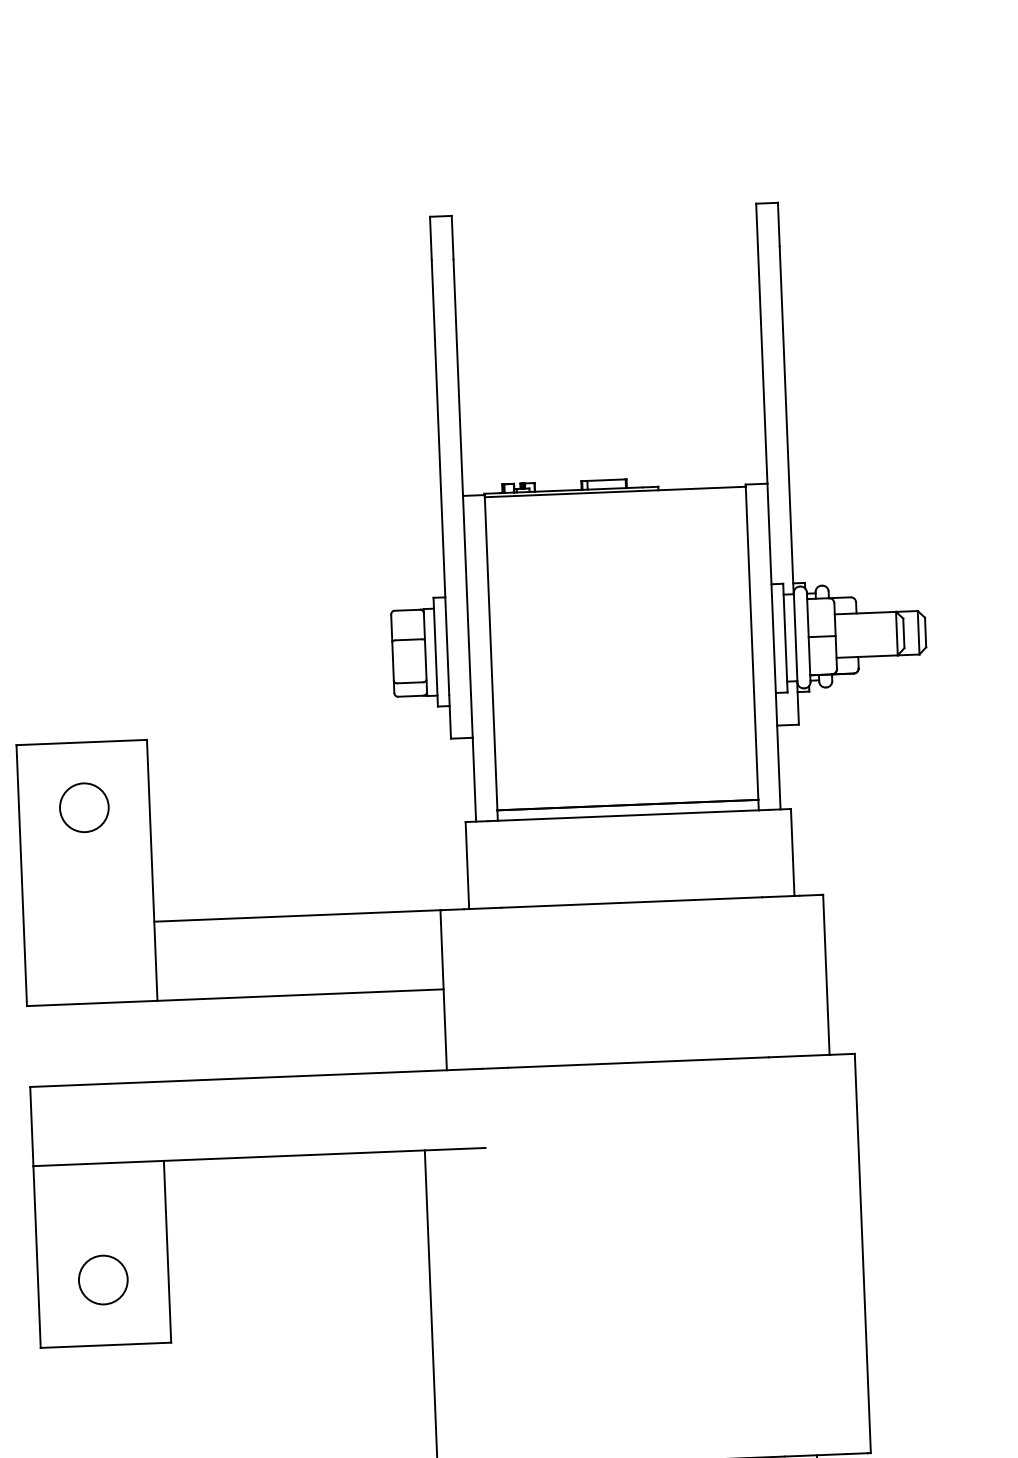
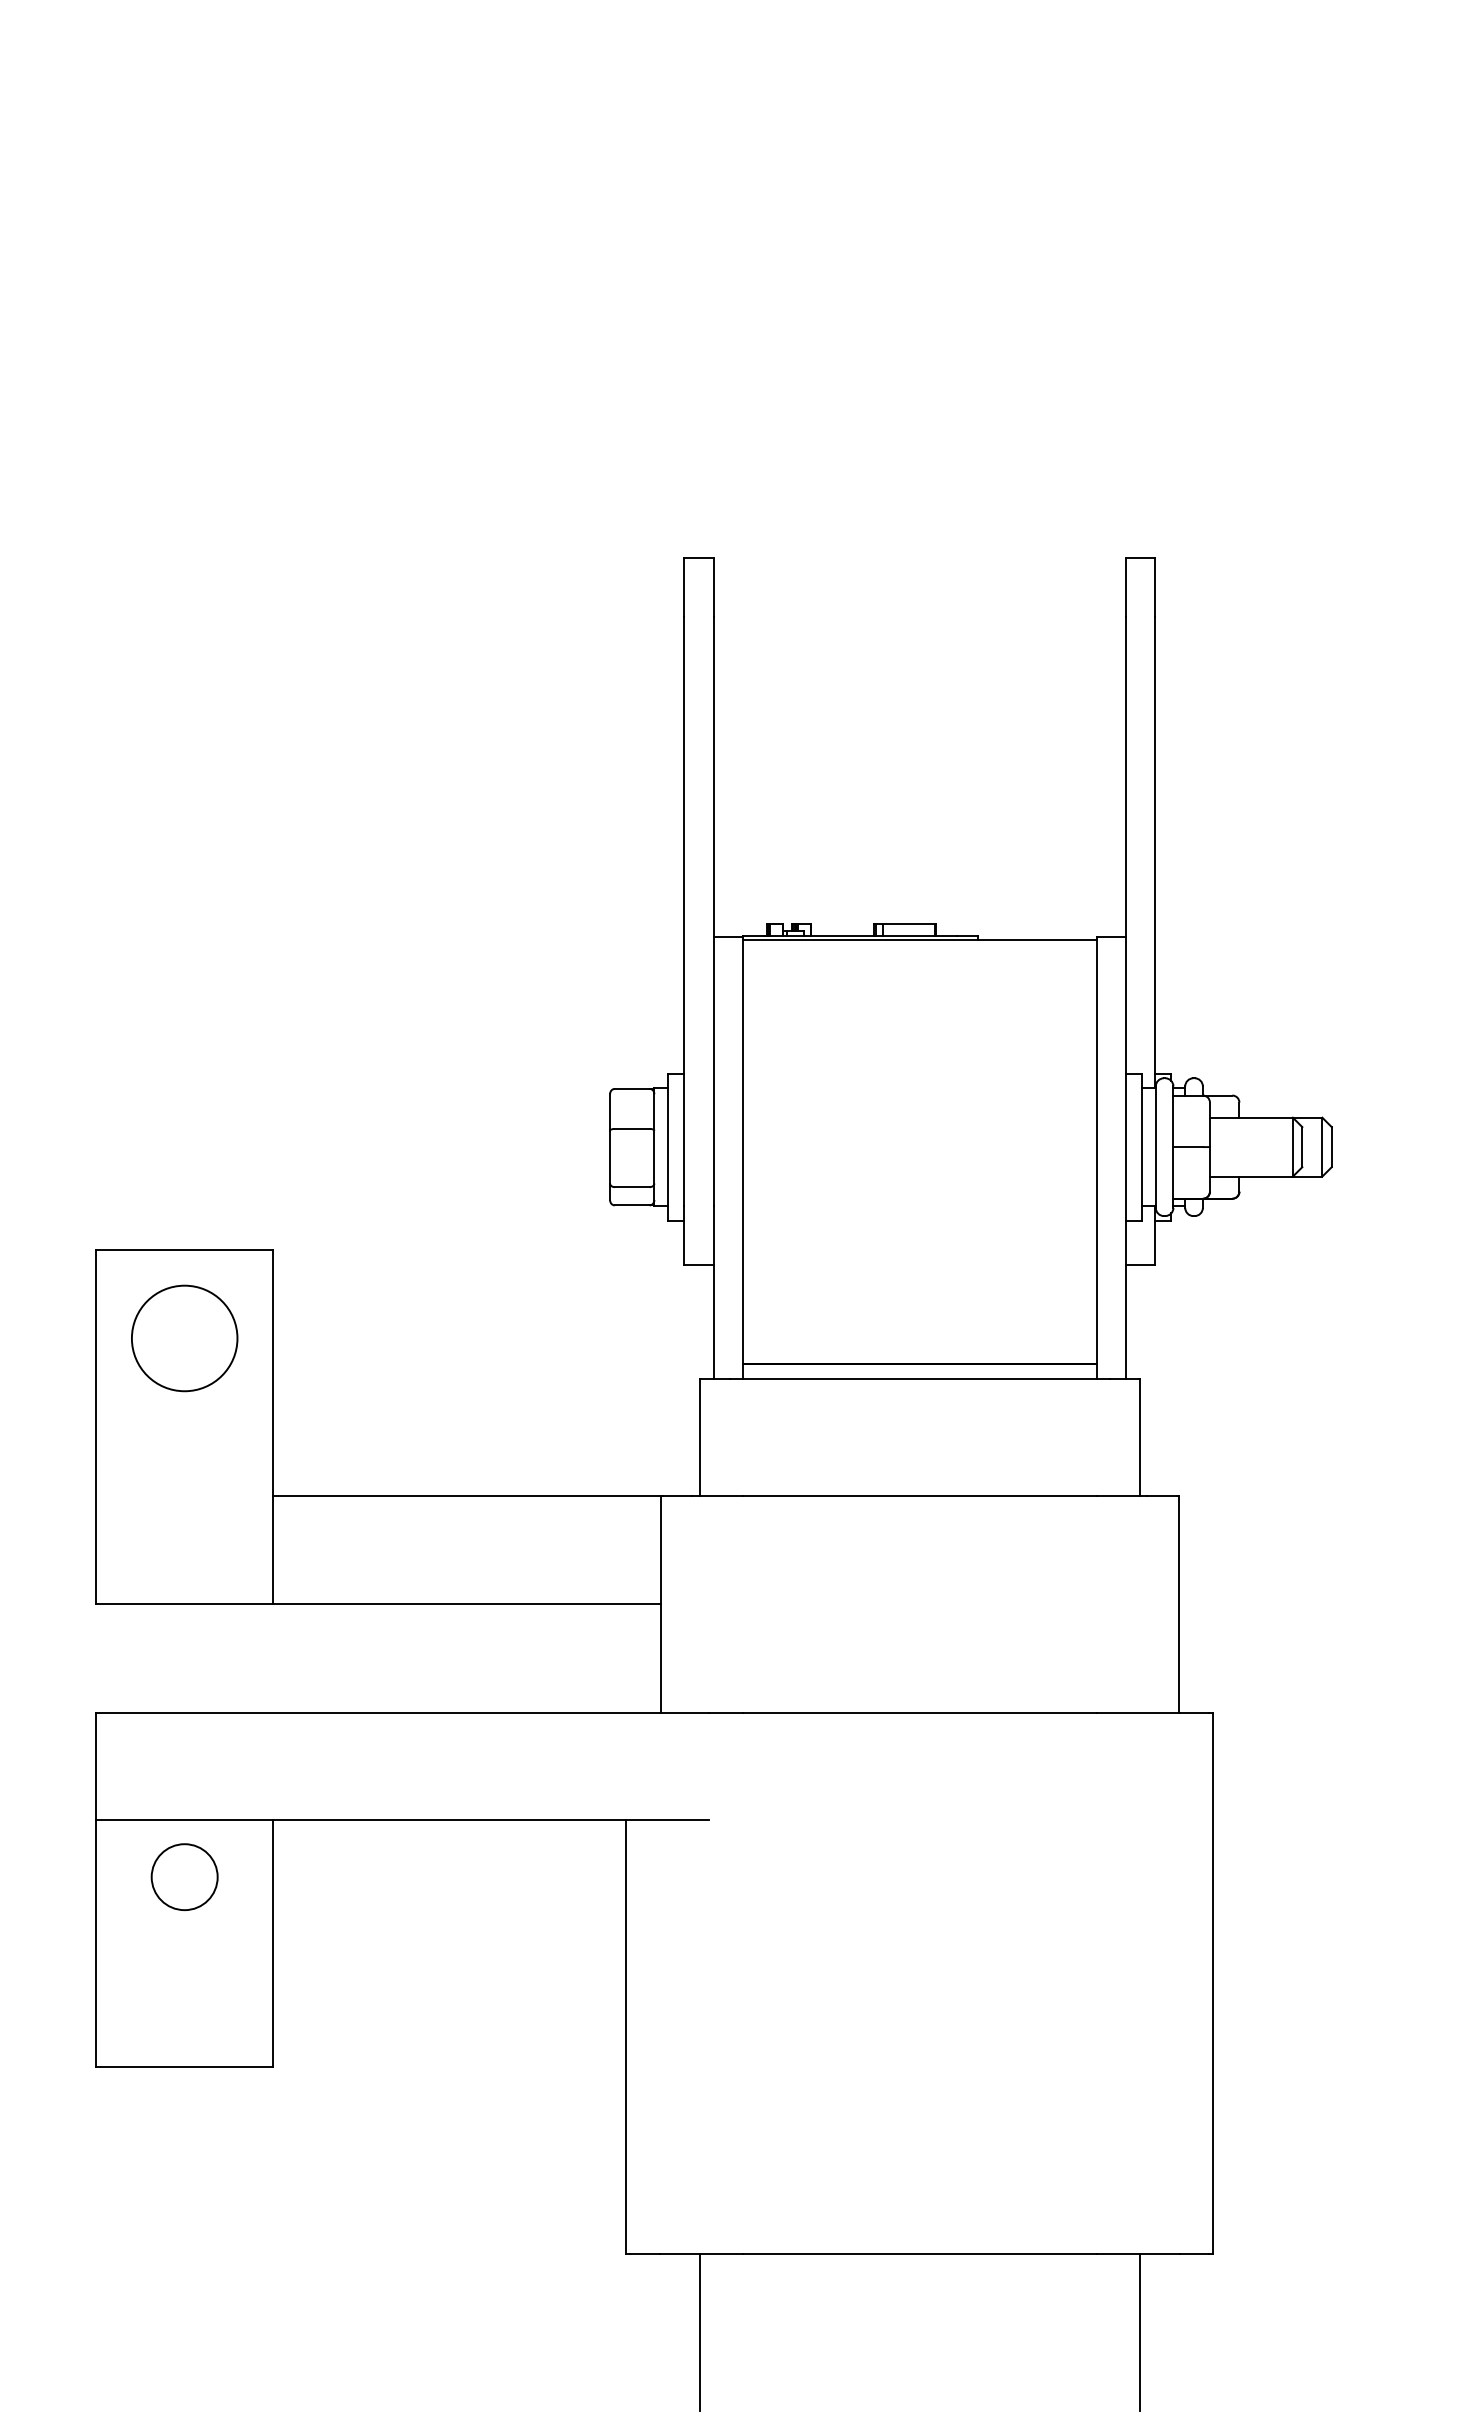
circle: (84, 807) -> (184, 1338), size x1.6
circle: (103, 1279) -> (184, 1876), moved

